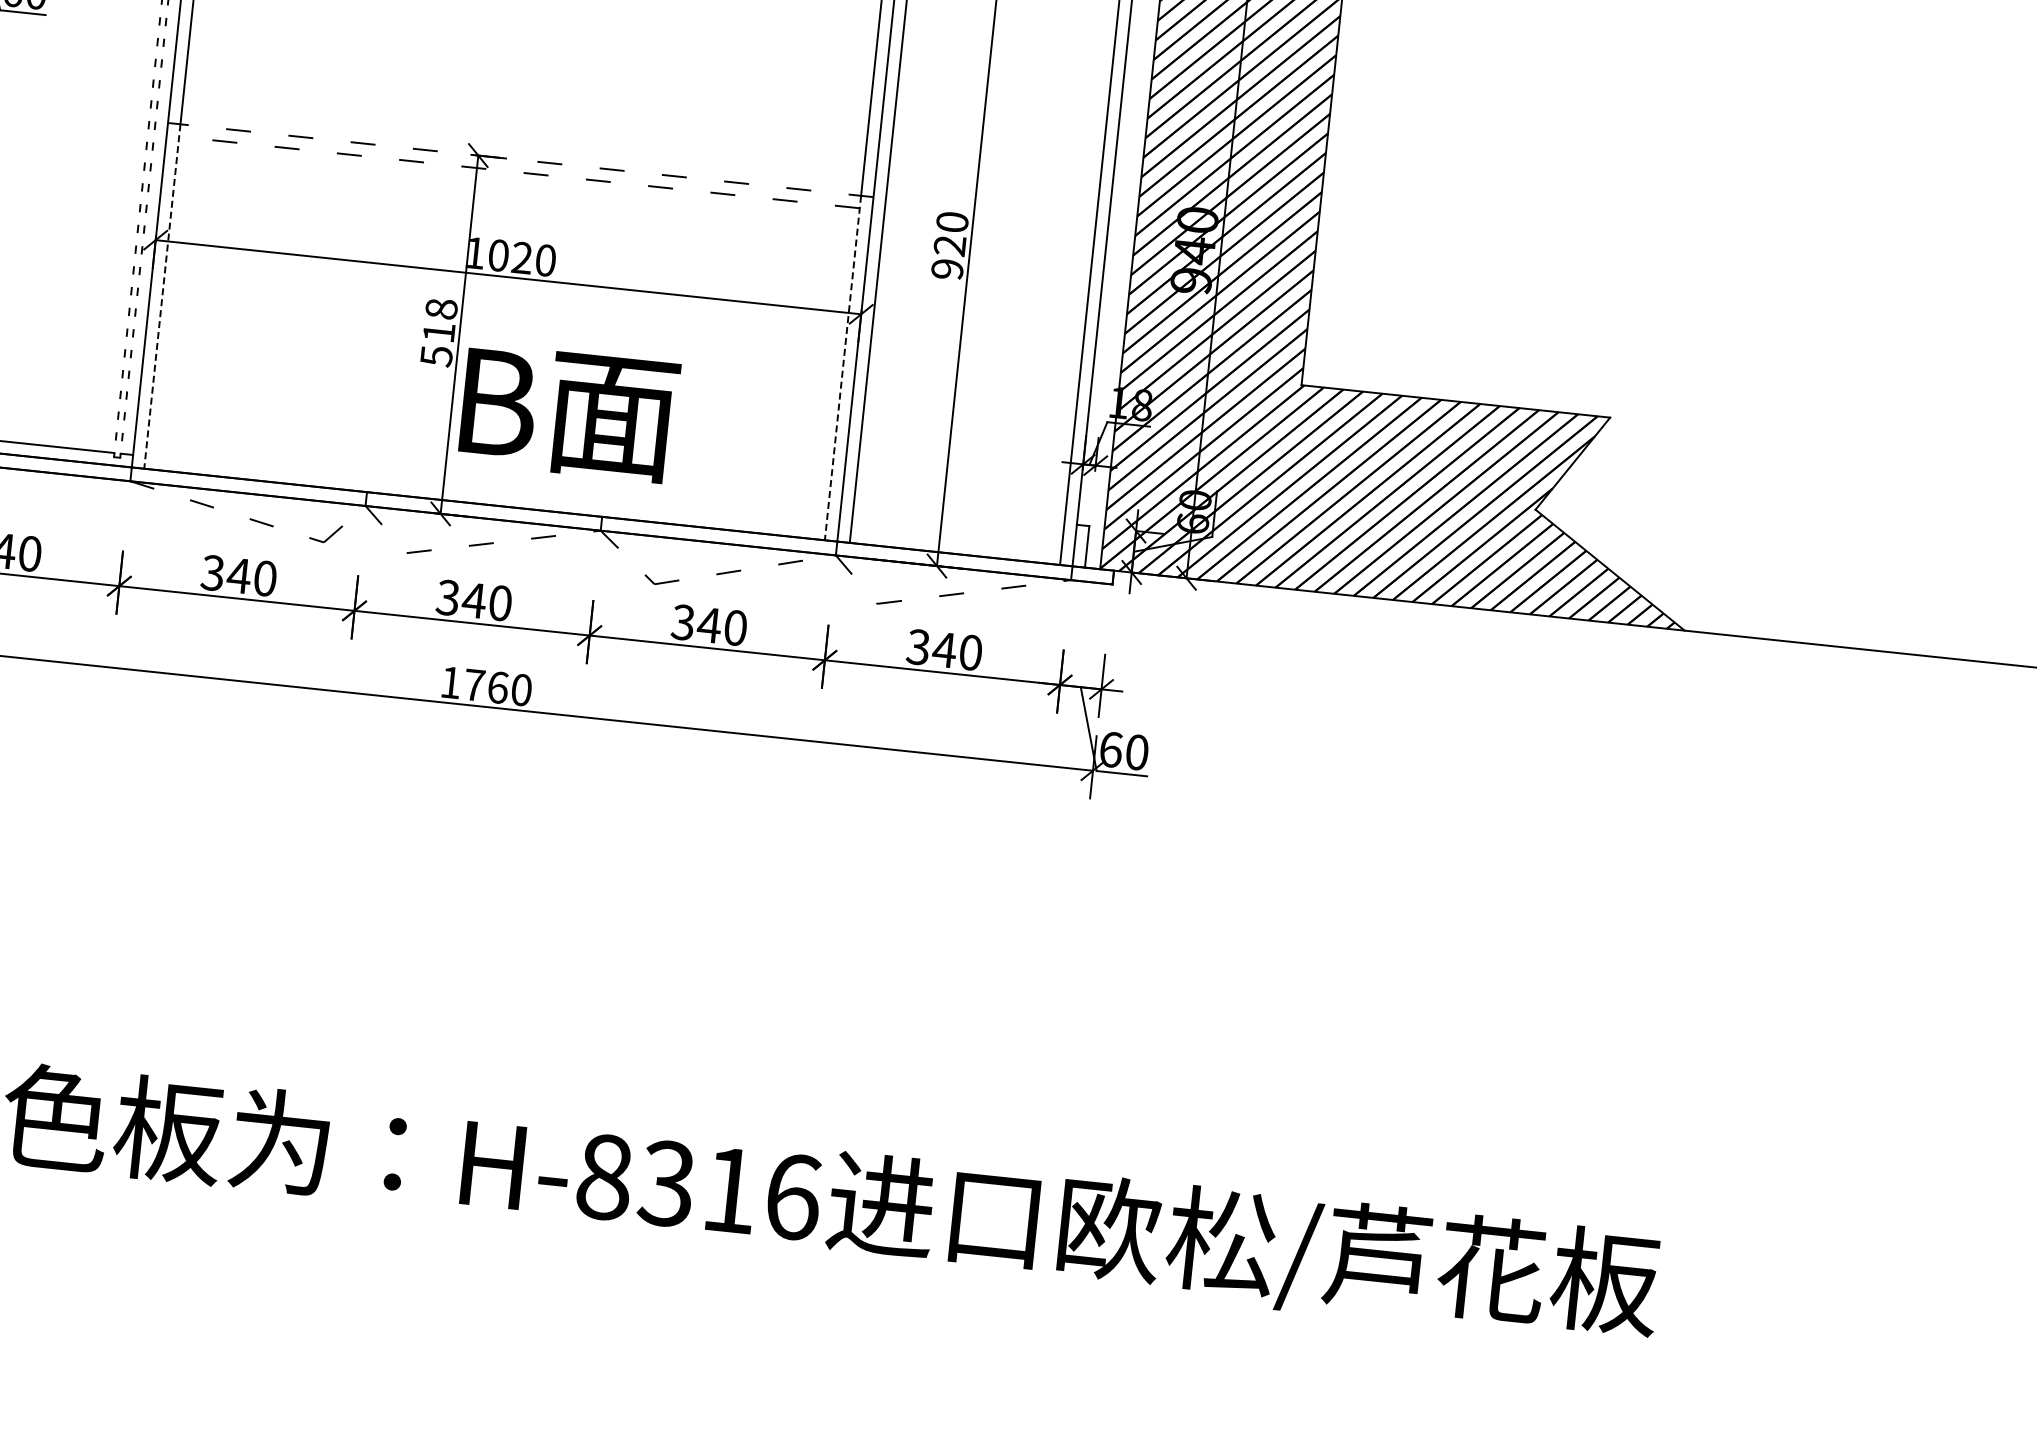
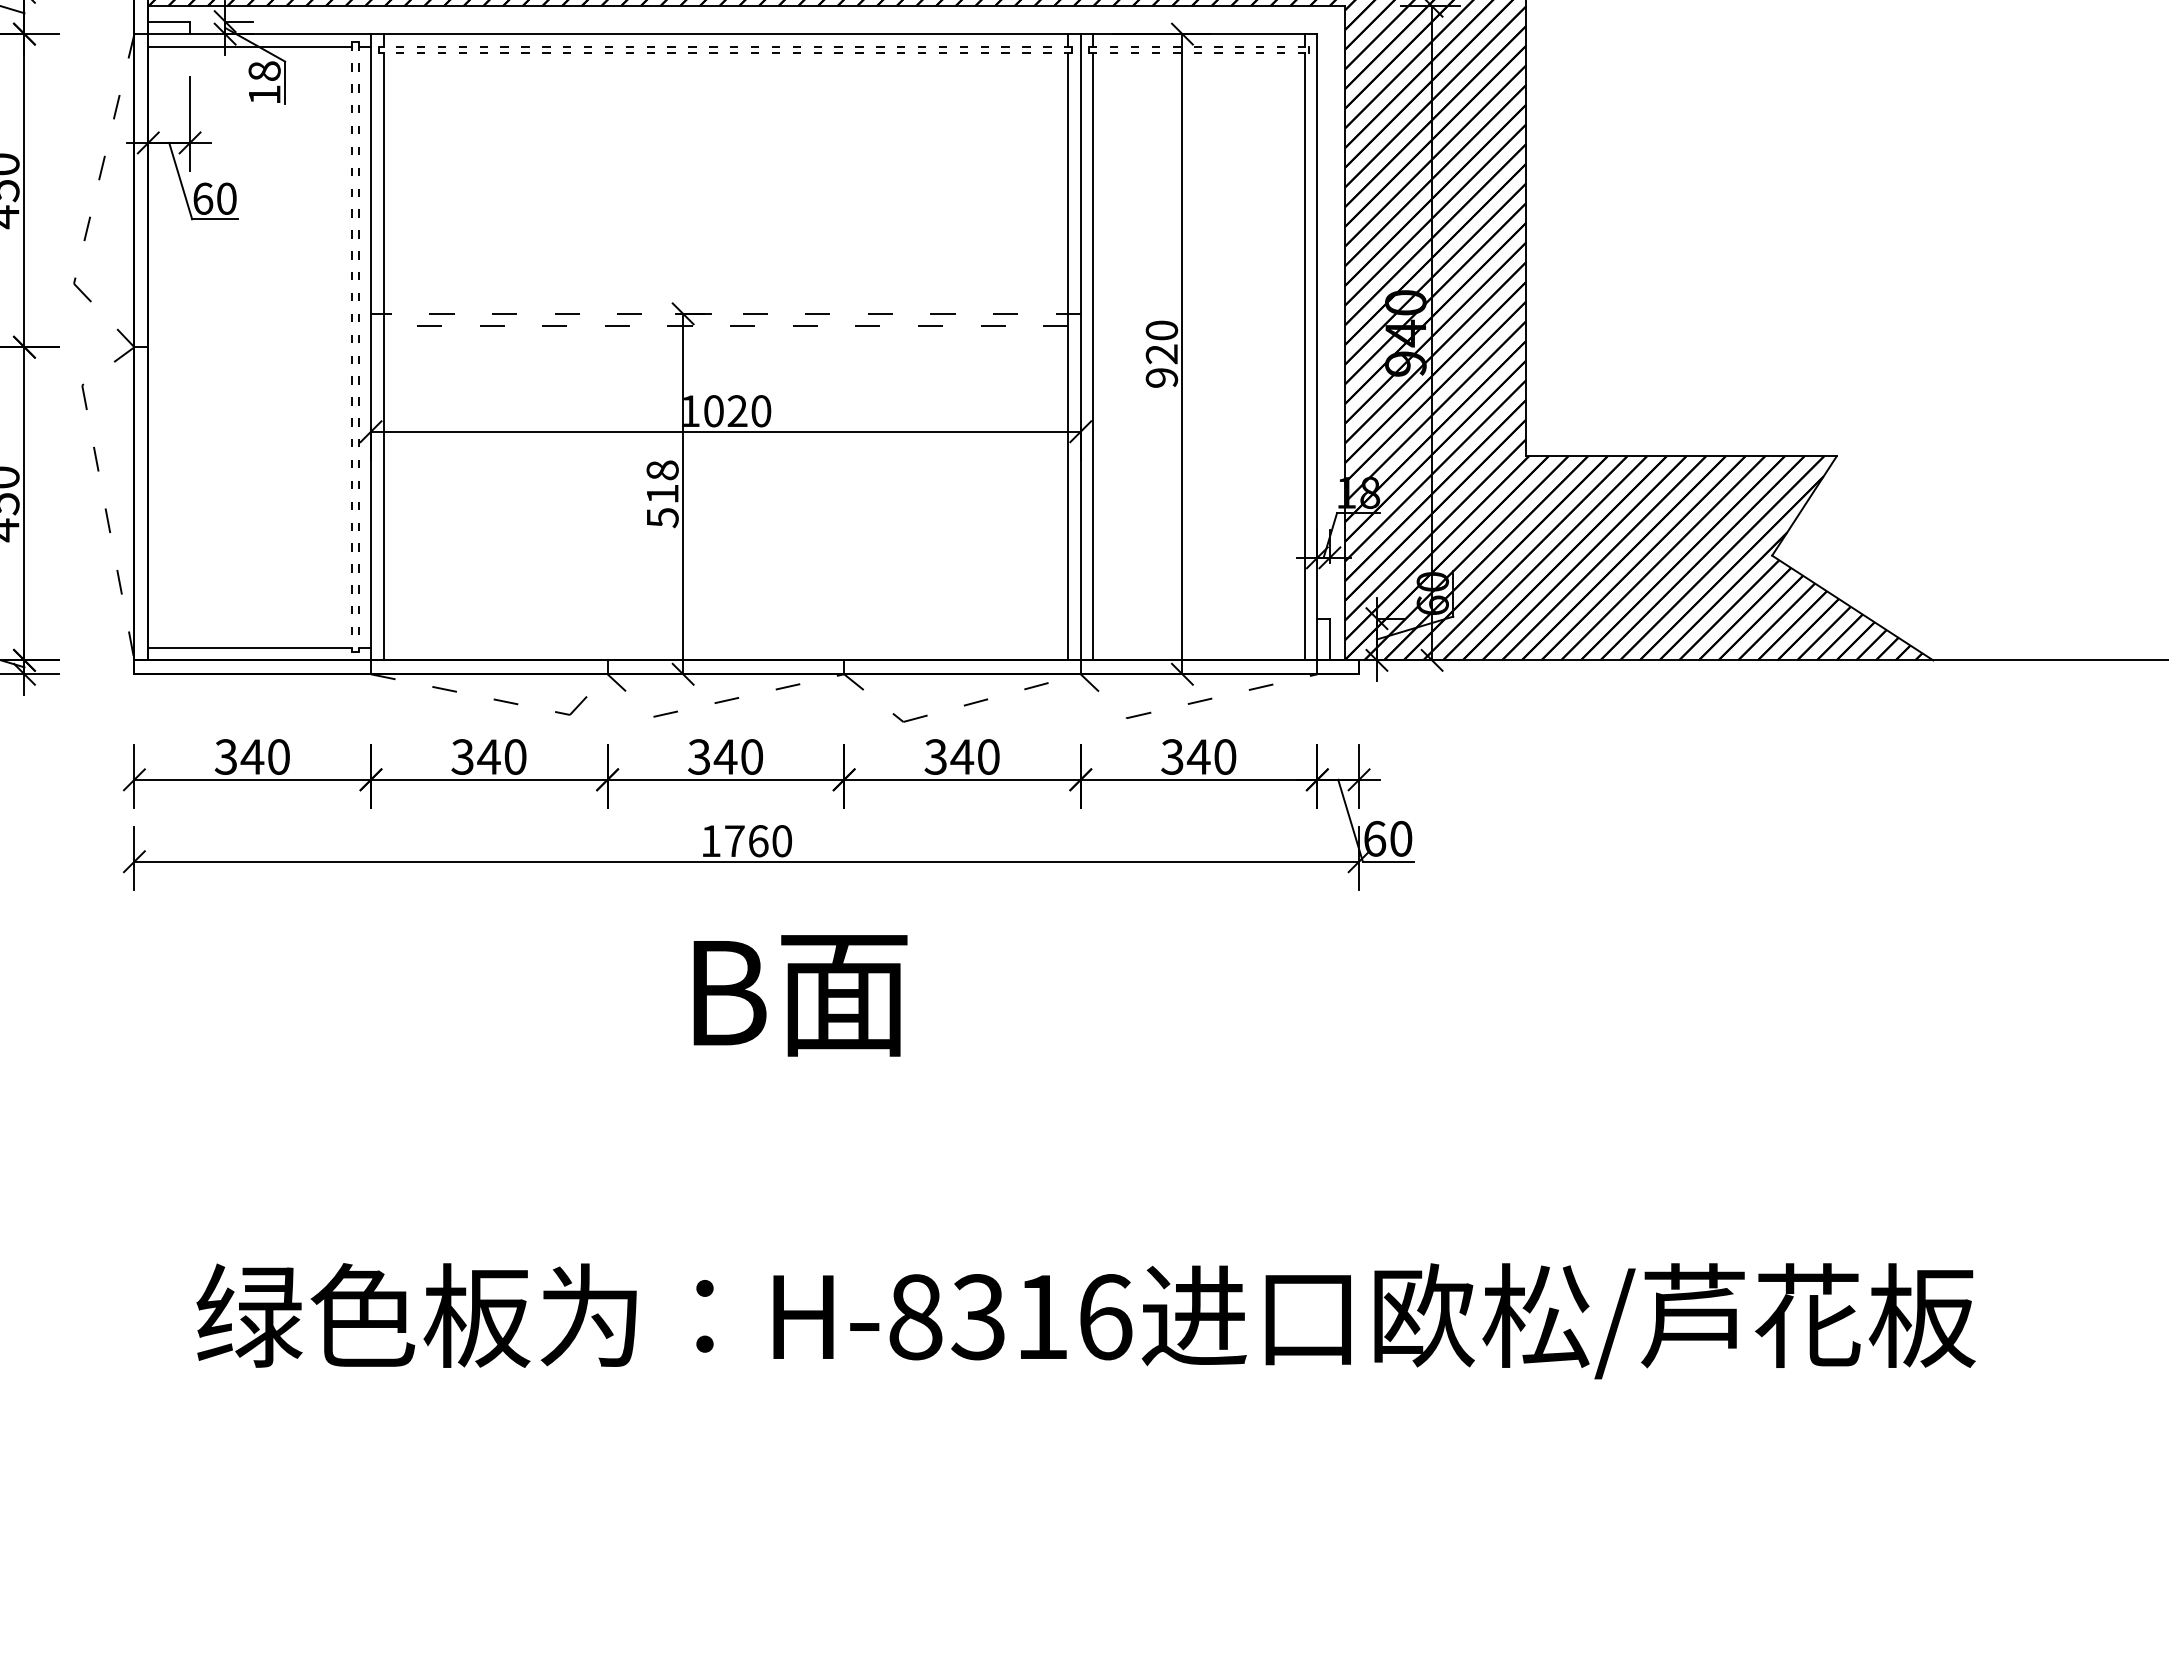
line: (162, 296) -> (383, 487), dashed -> solid
line: (843, 368) -> (1068, 487), dashed -> solid
text: (569, 413) -> (800, 995), moved

